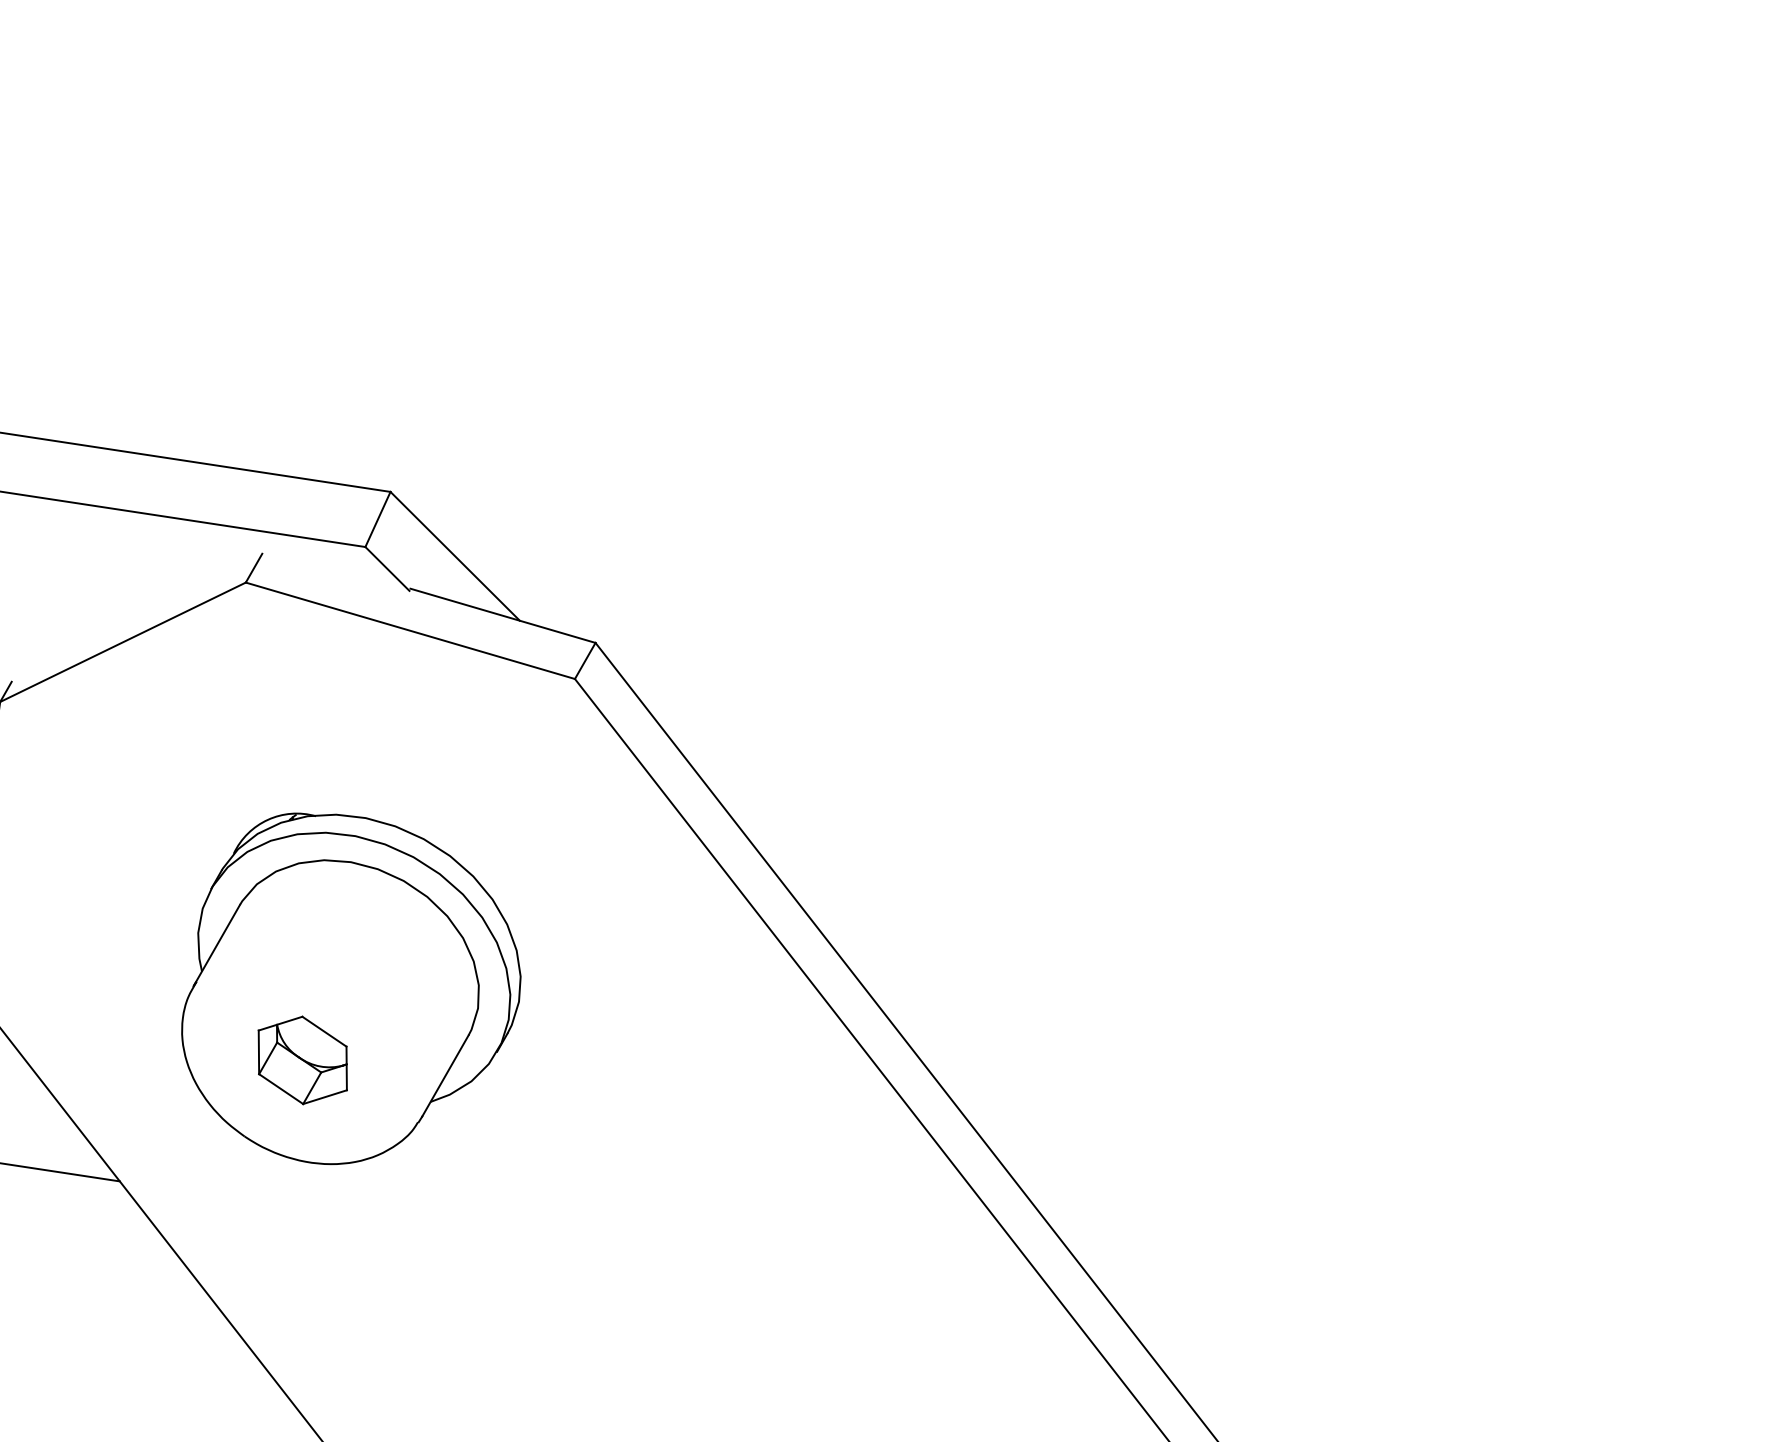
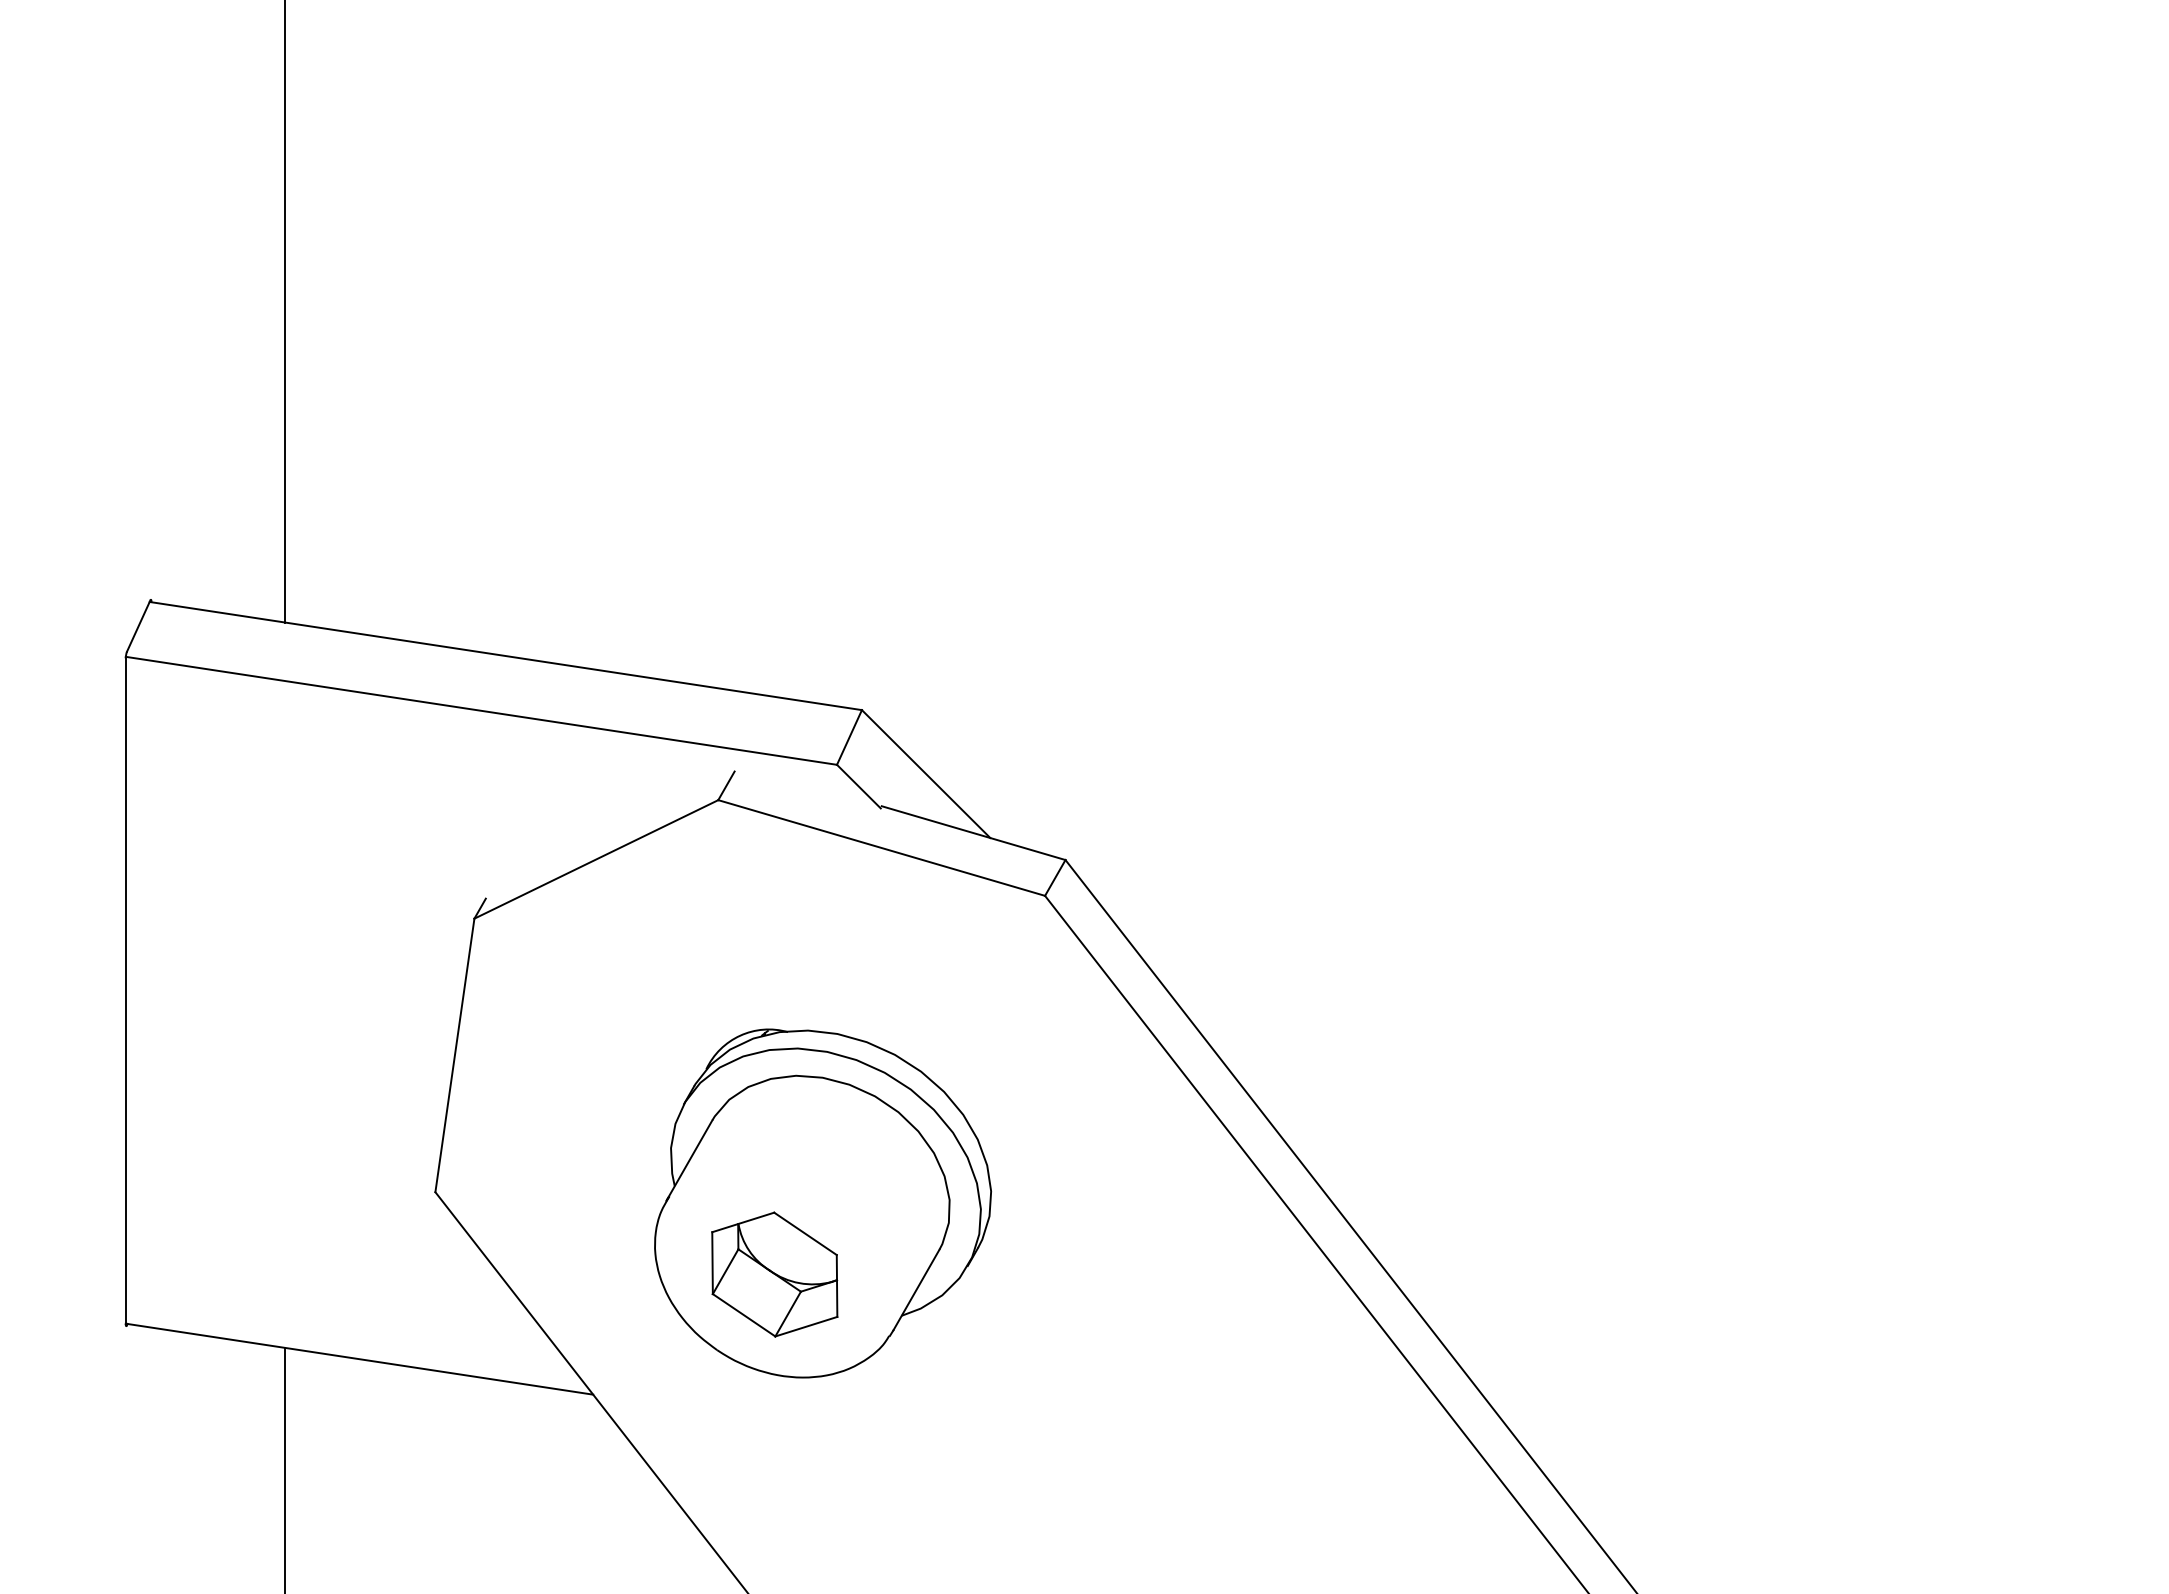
part: (302, 1060) -> (774, 1274), size x1.43

